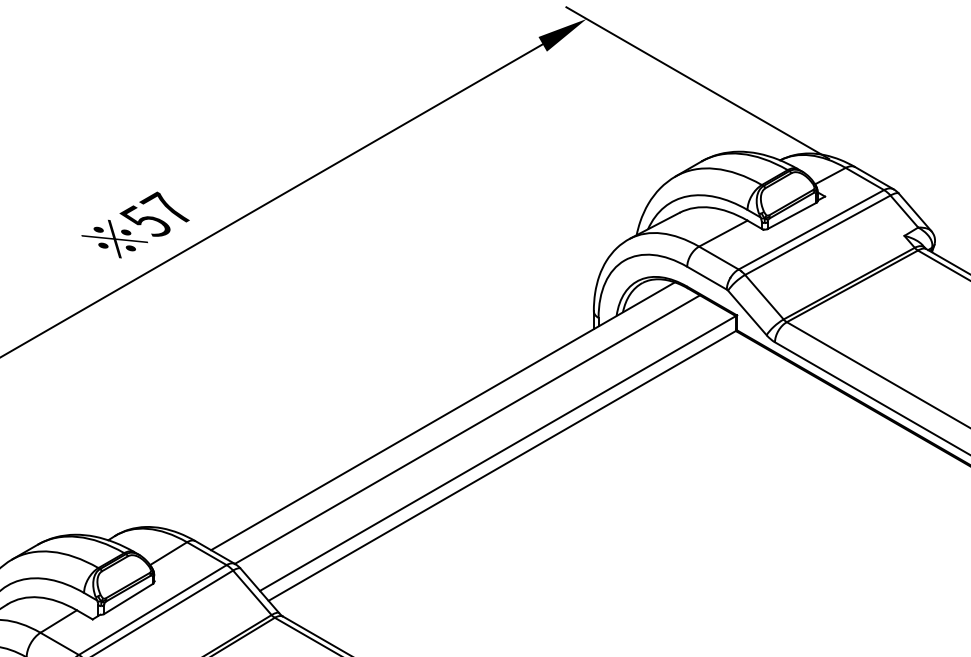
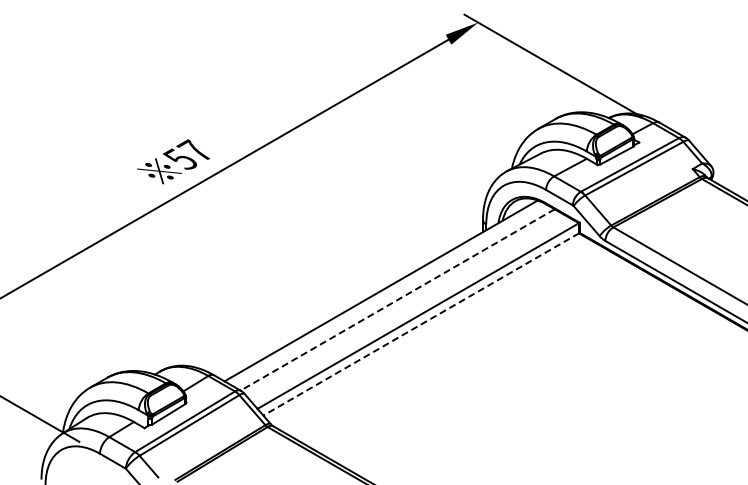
line: (467, 430) -> (397, 300), solid -> dashed
line: (501, 465) -> (420, 324), solid -> dashed

